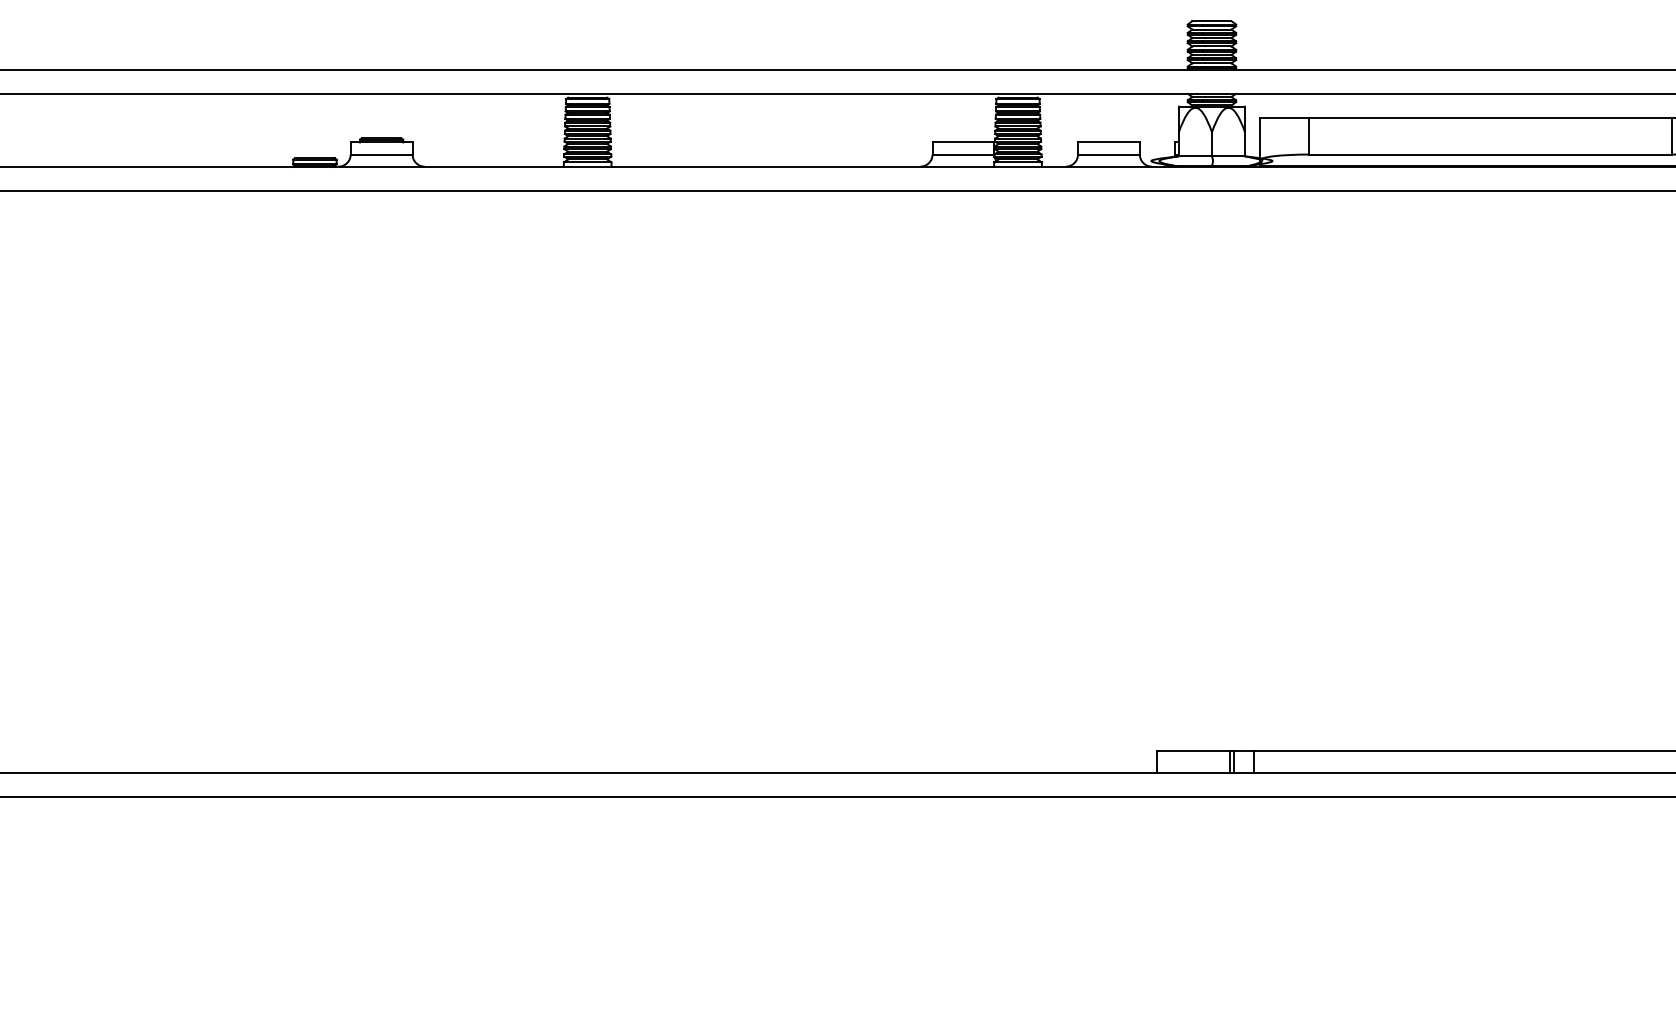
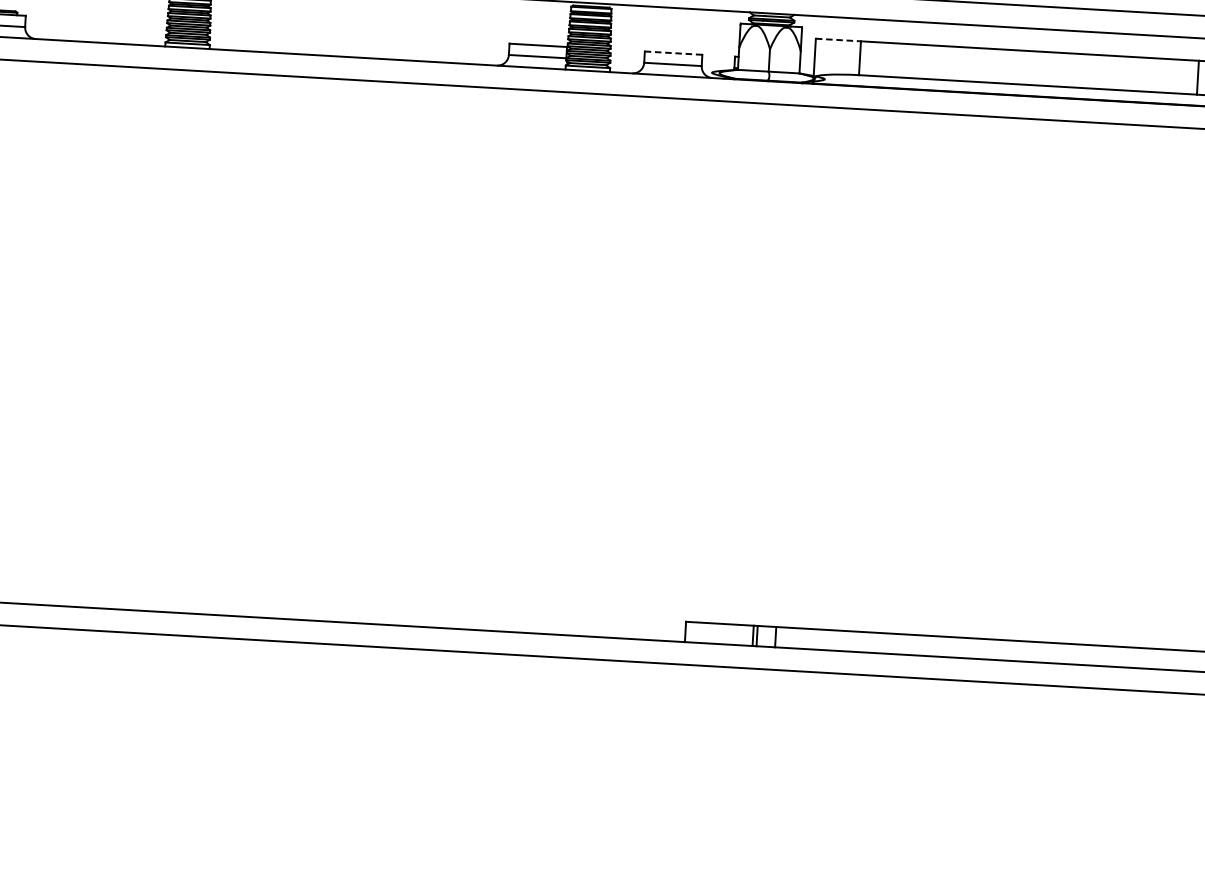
line: (1285, 118) -> (839, 40), solid -> dashed
line: (1108, 142) -> (673, 53), solid -> dashed

